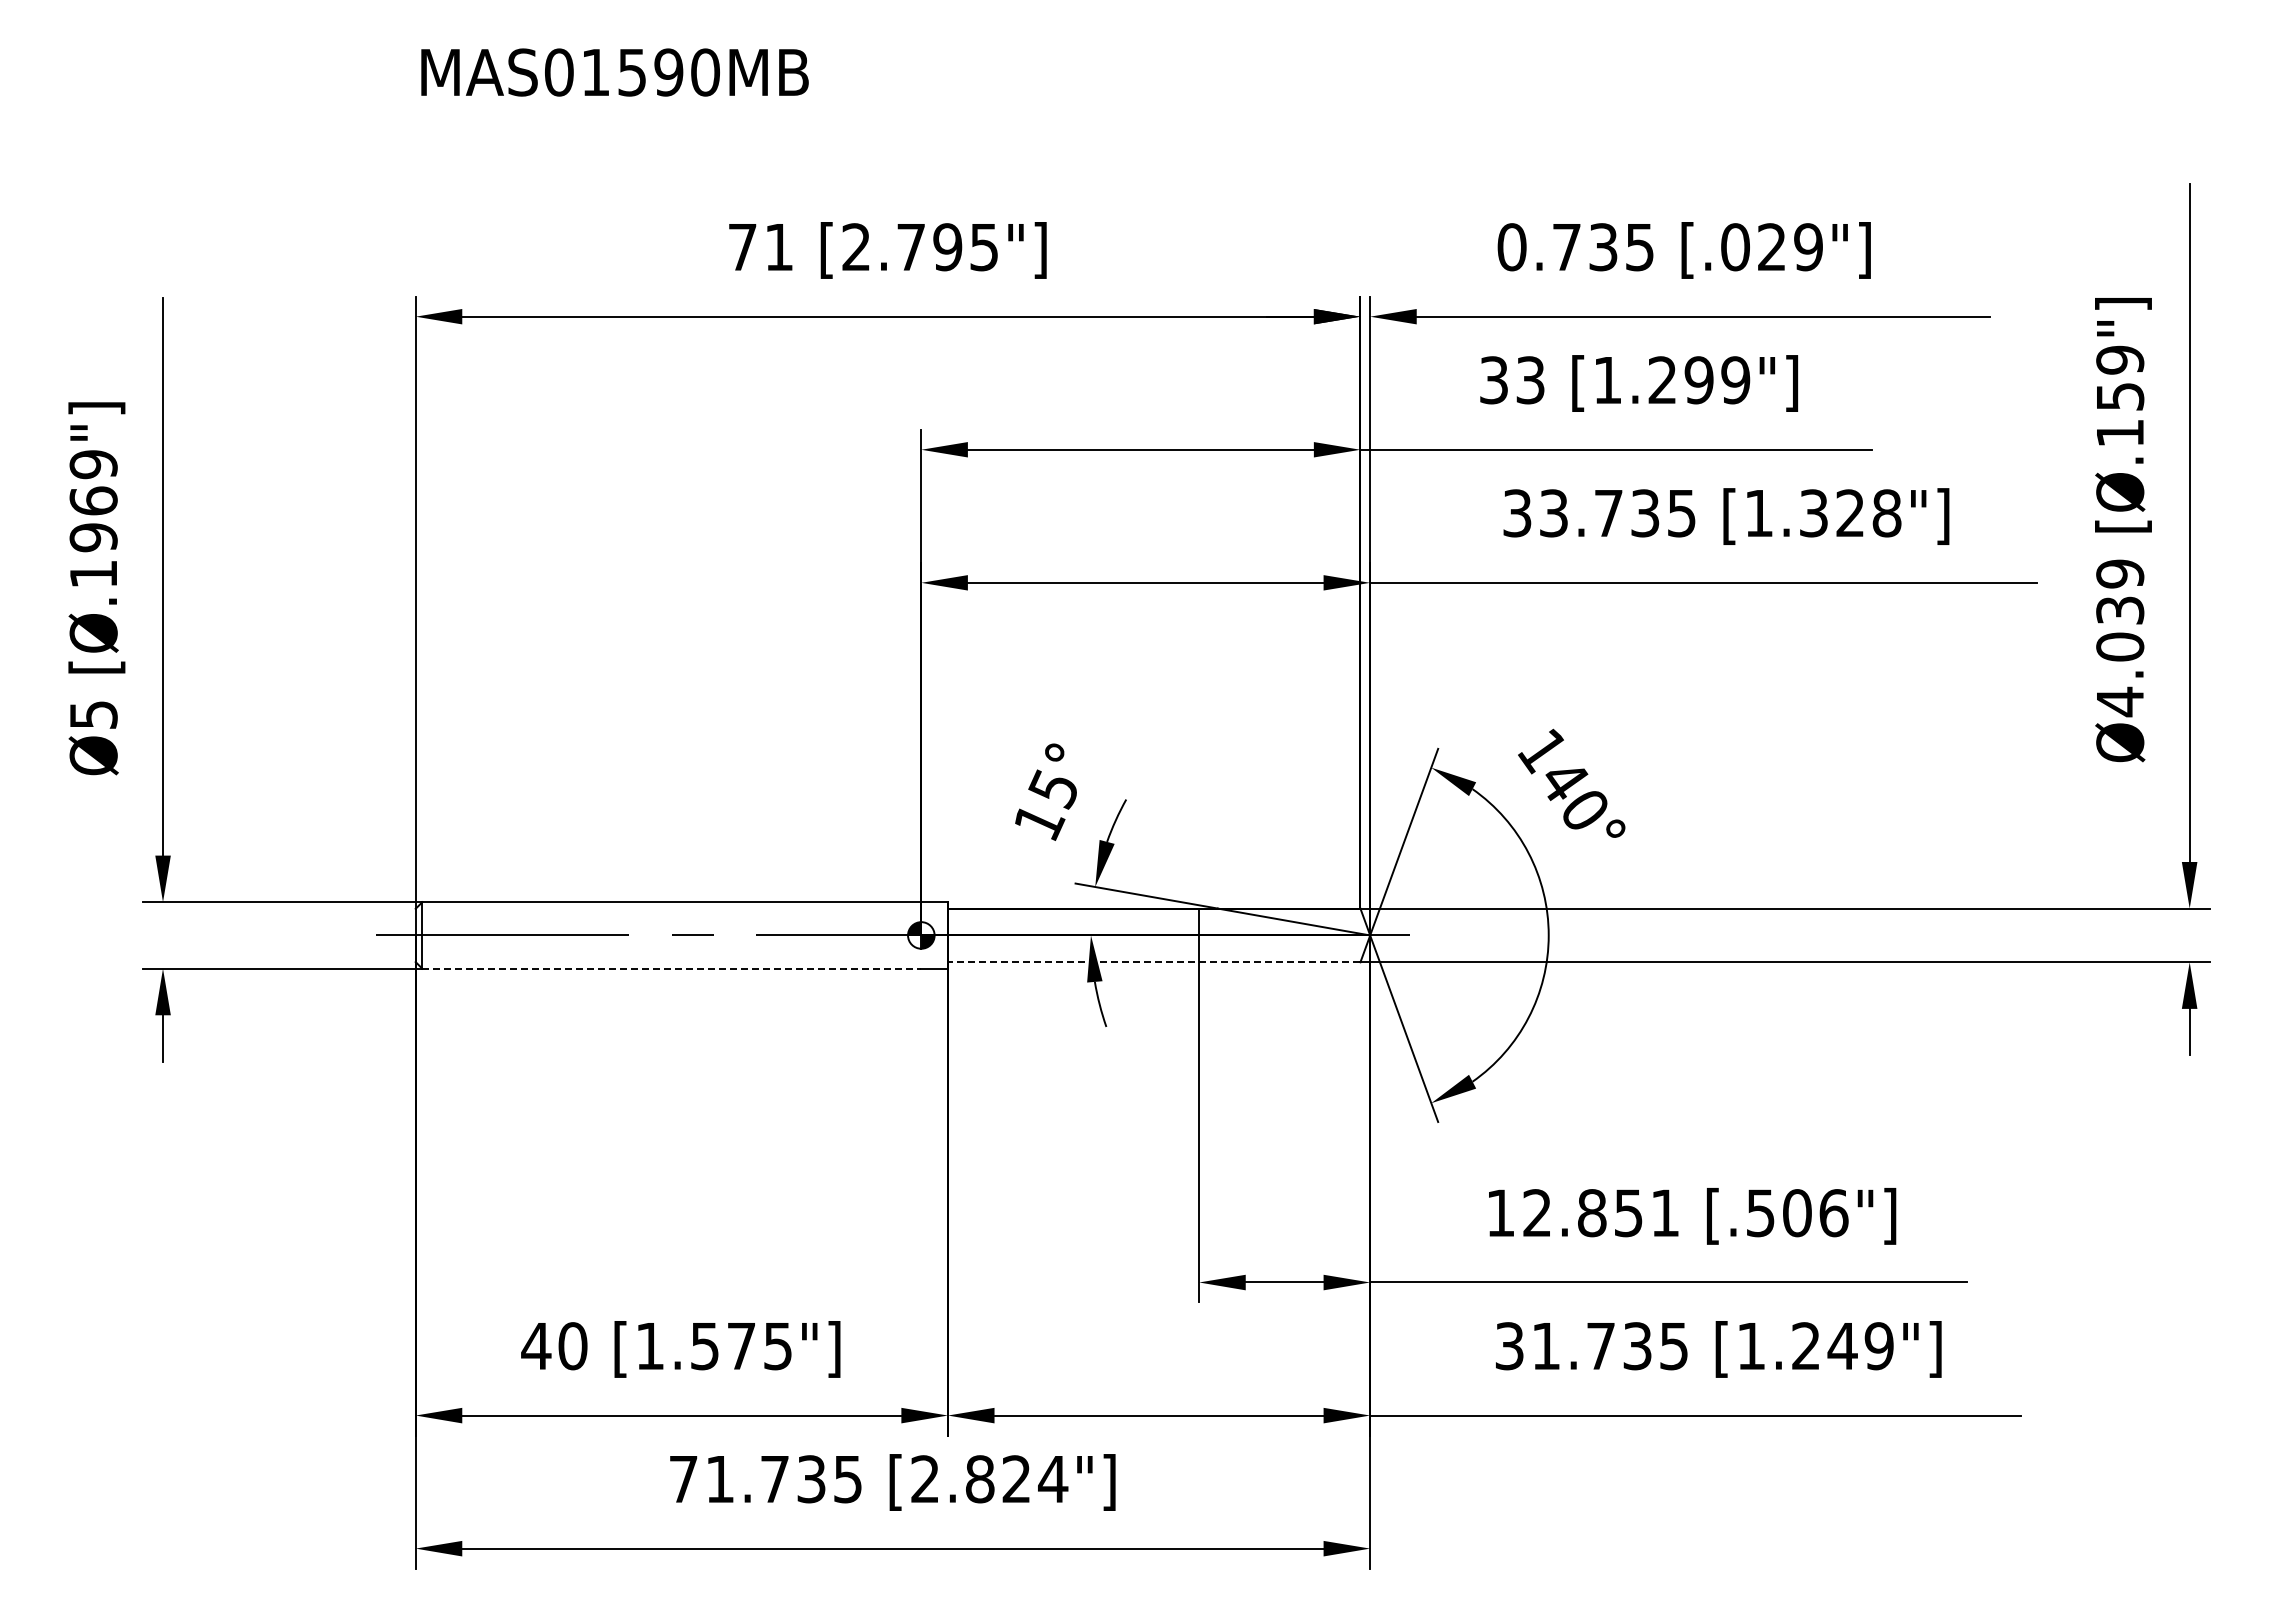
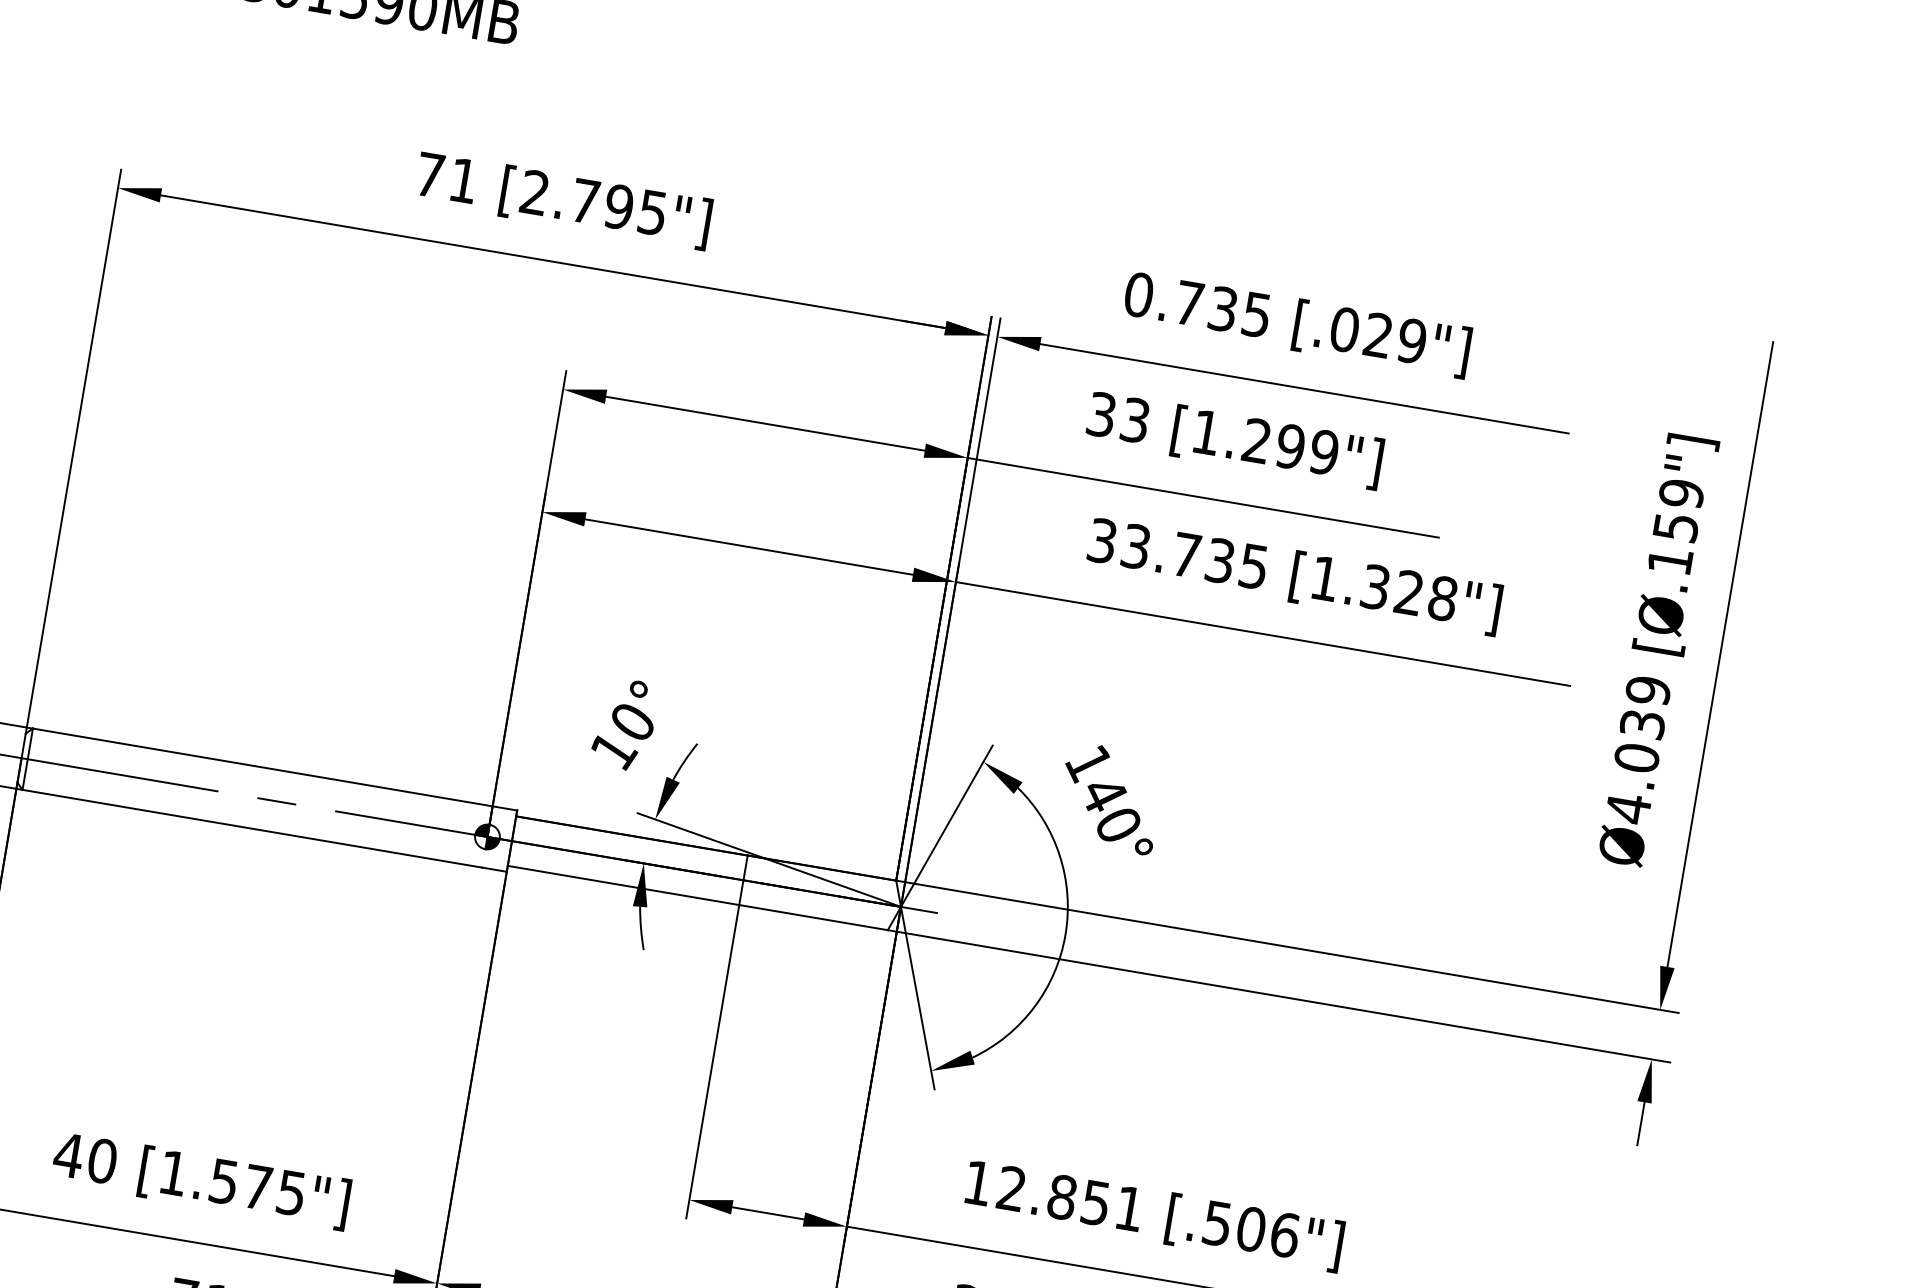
text: (1052, 789) -> (631, 722), 15° -> 10°
line: (1153, 962) -> (697, 898), dashed -> solid
line: (672, 968) -> (253, 828), dashed -> solid

